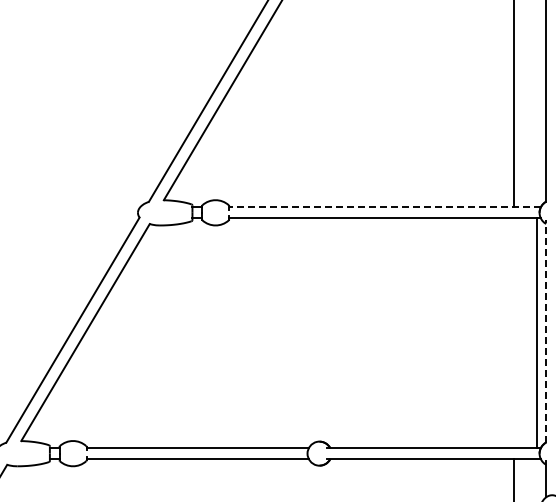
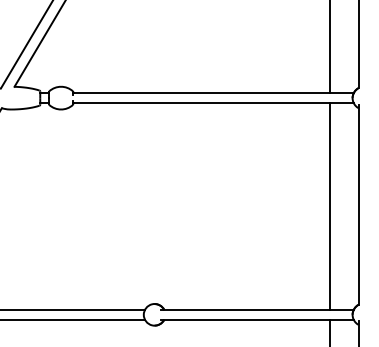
line: (385, 207) -> (213, 93), dashed -> solid
line: (546, 330) -> (358, 204), dashed -> solid
line: (536, 333) -> (329, 206), moved

